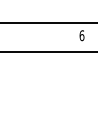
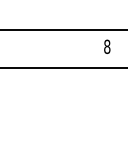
text: (81, 35) -> (106, 46), 6 -> 8

